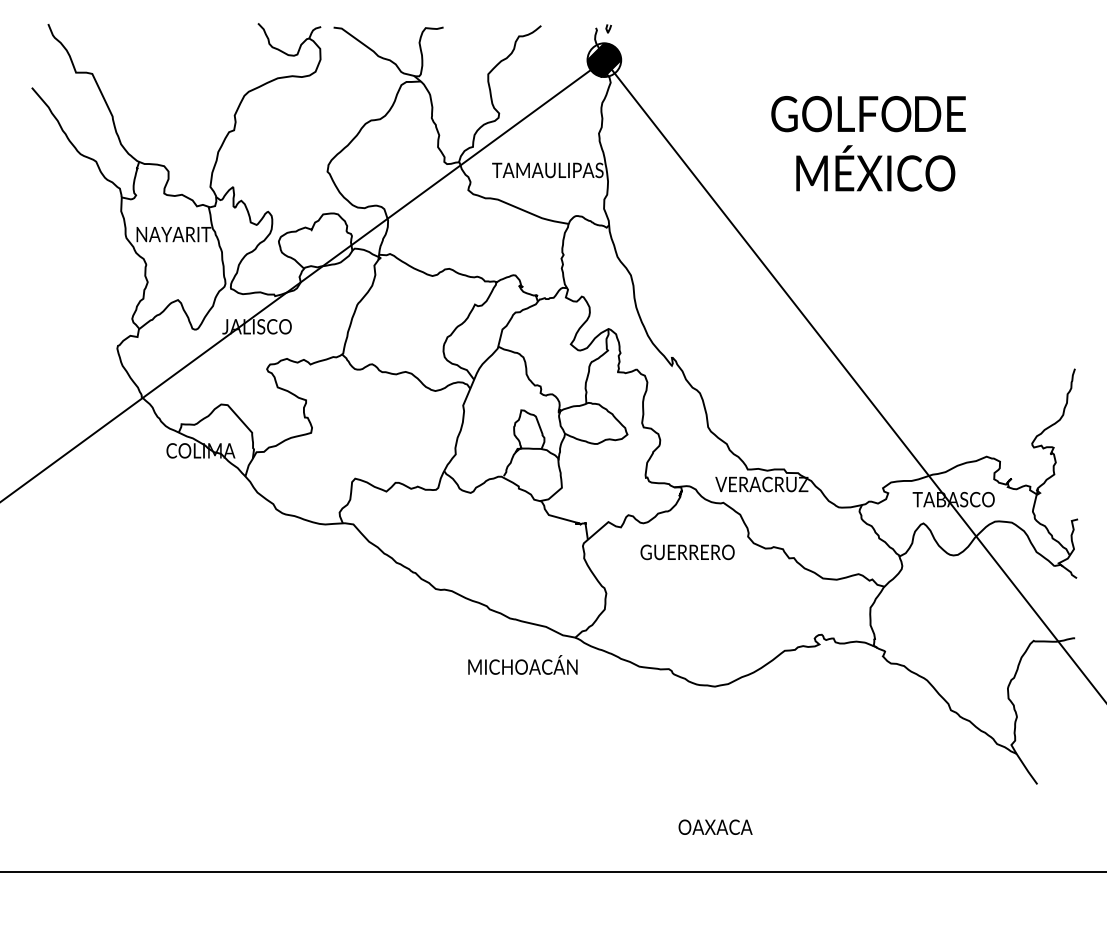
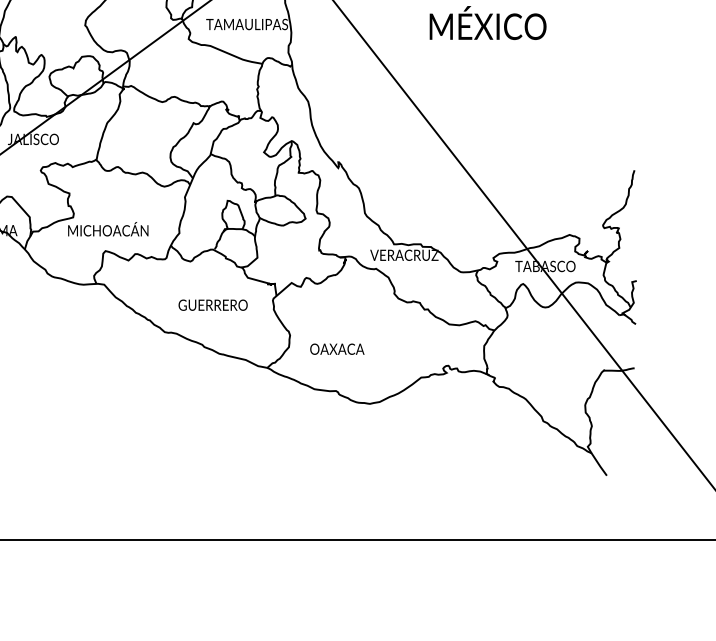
text: (687, 552) -> (213, 305), moved
text: (522, 664) -> (107, 228), moved
text: (715, 826) -> (337, 348), moved

